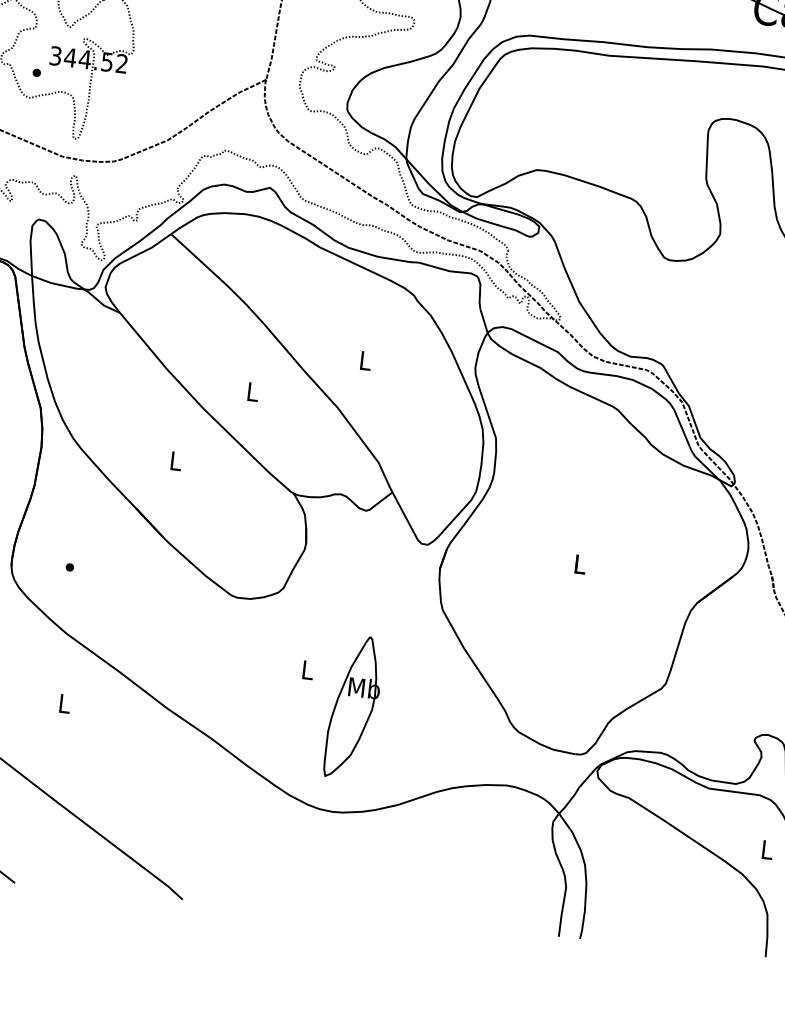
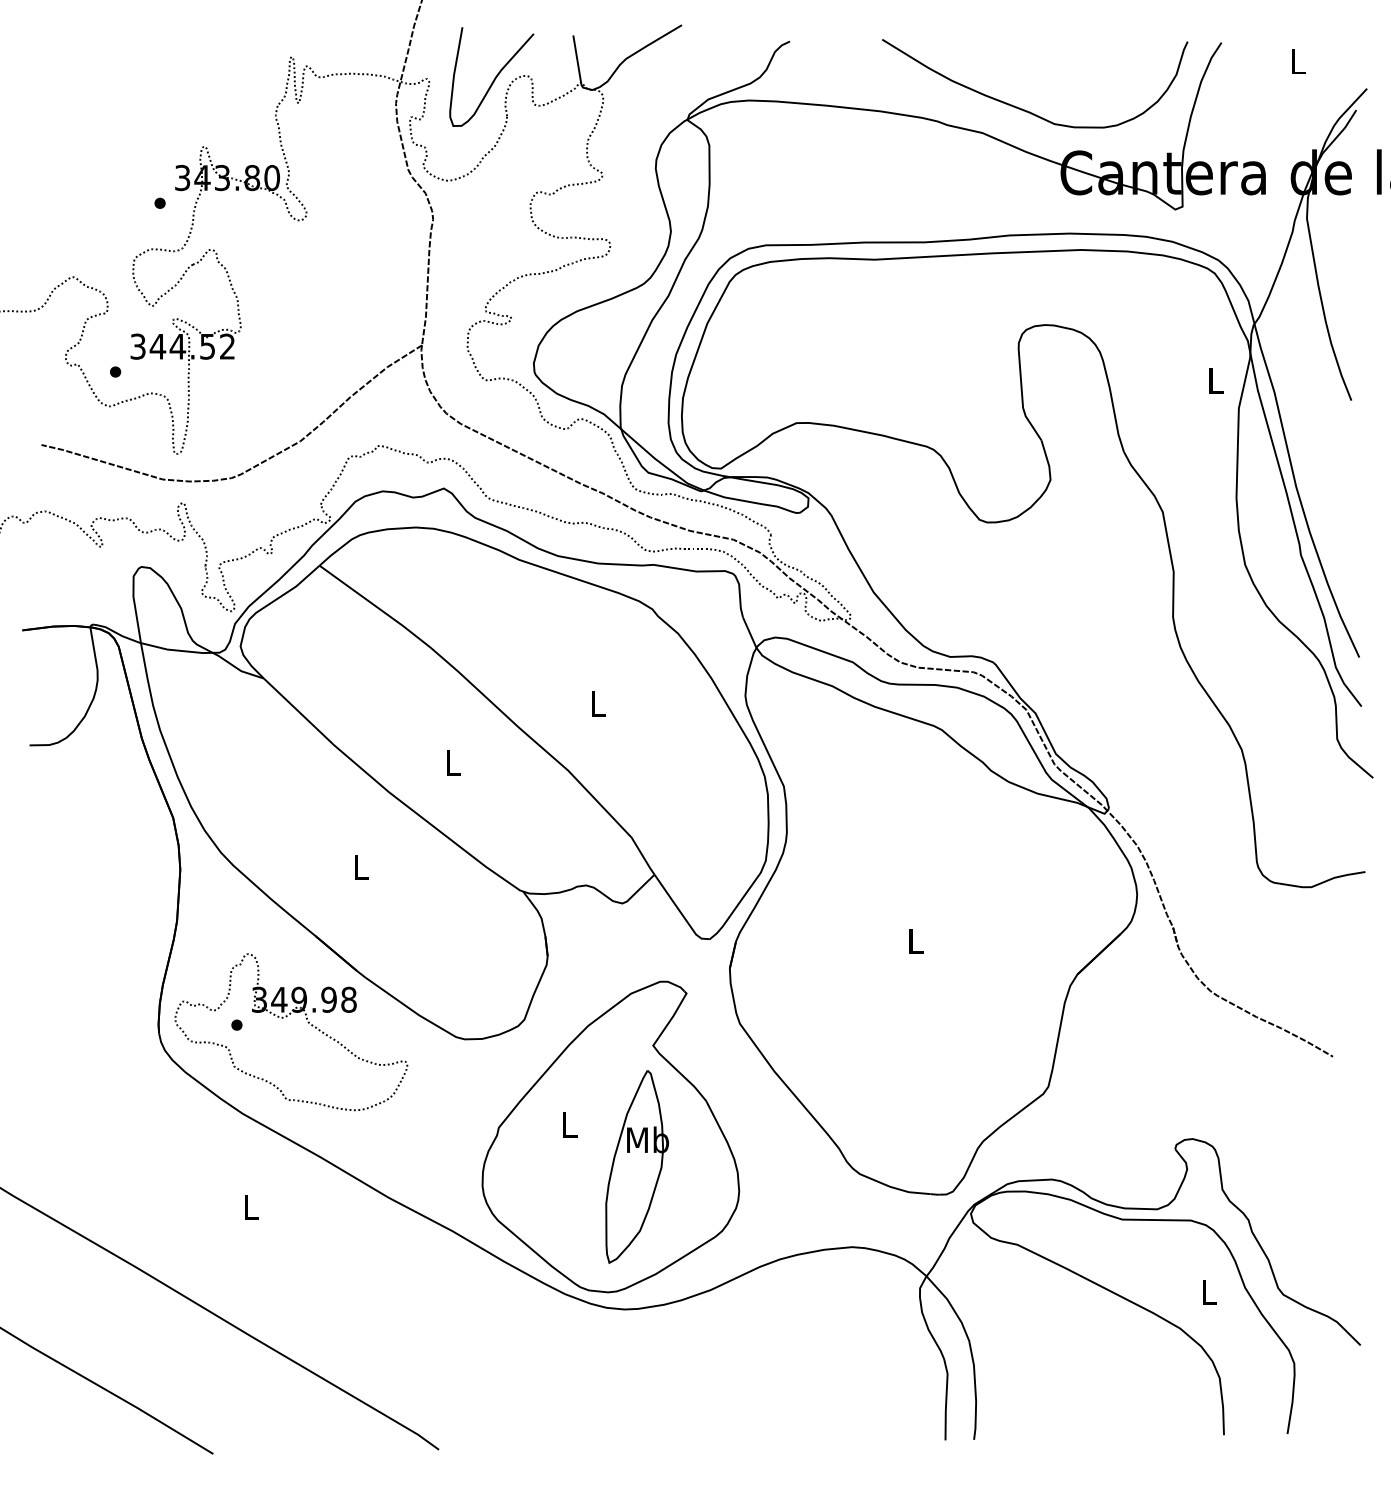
part: (107, 566) -> (286, 1017), added
part: (337, 682) -> (610, 1136), added

